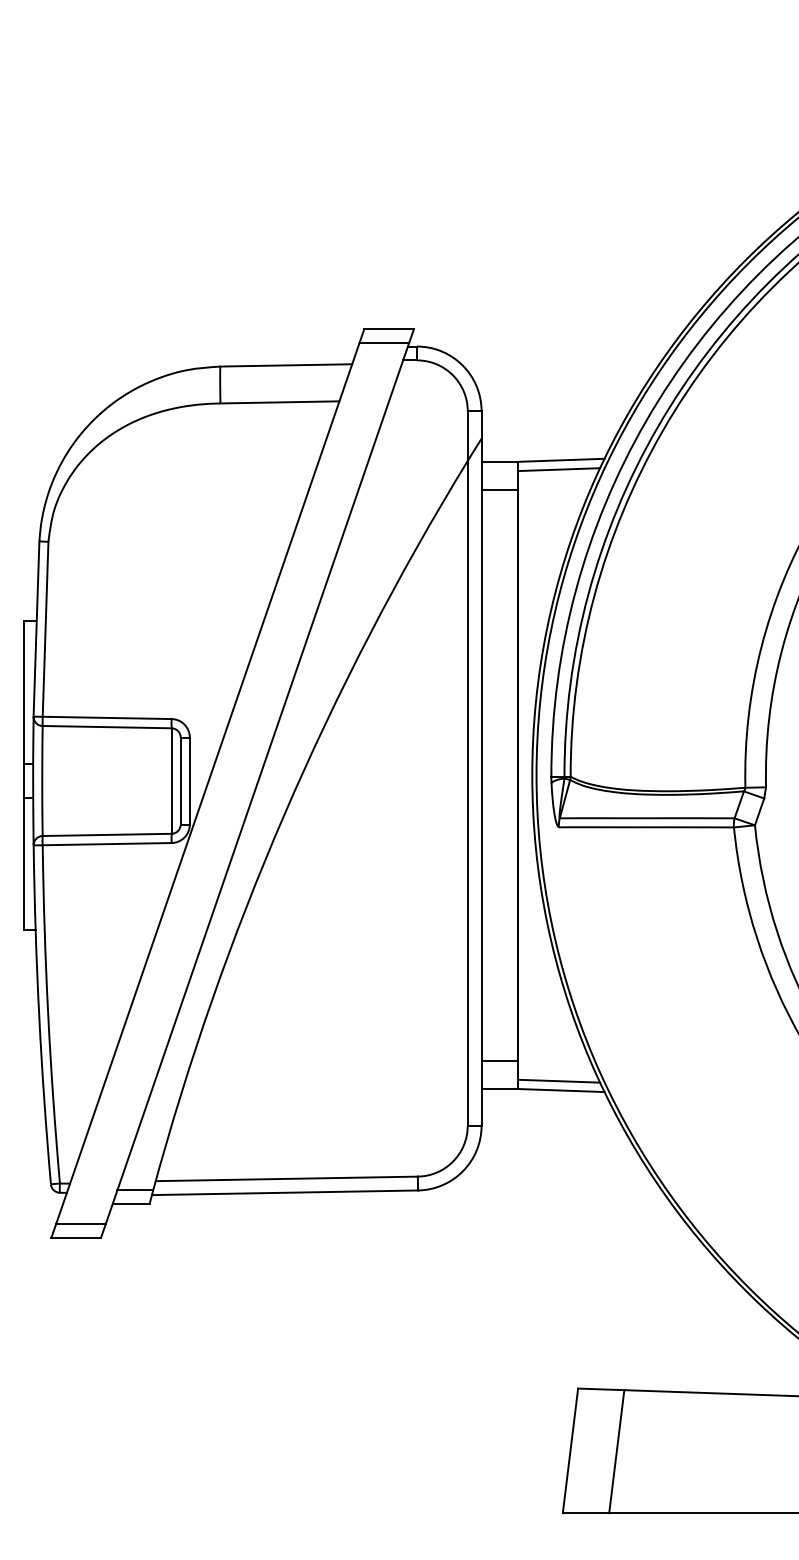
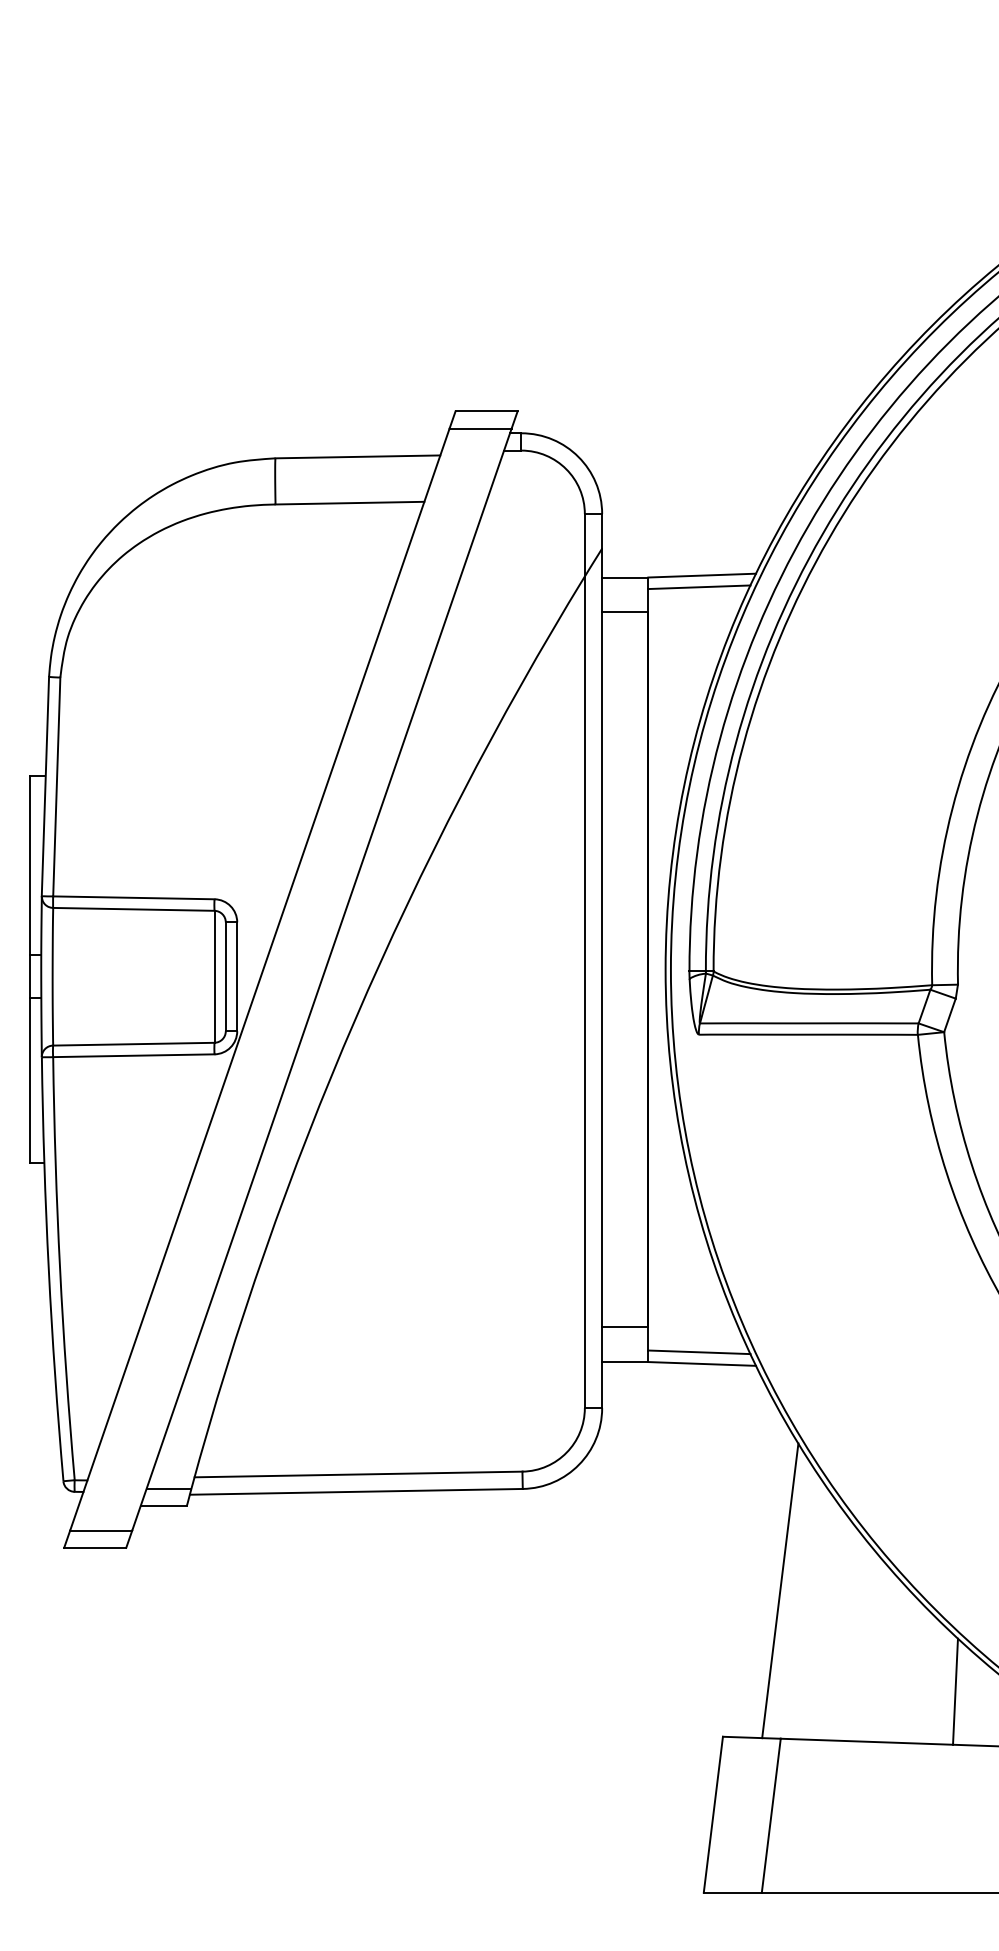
line: (623, 1271) -> (779, 1590), added
line: (764, 1352) -> (956, 1691), added

